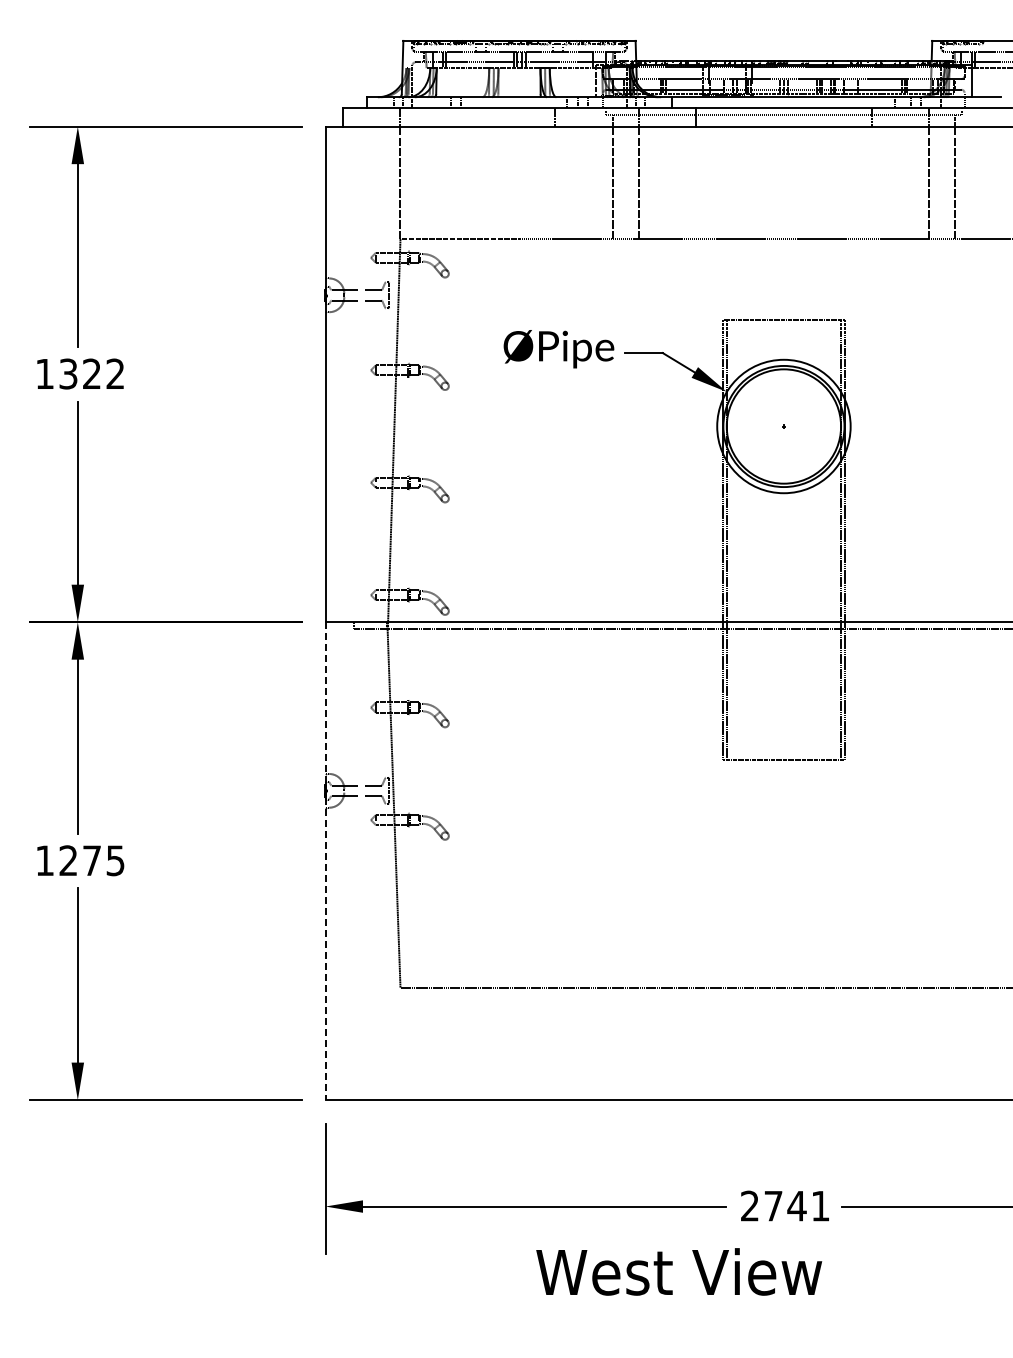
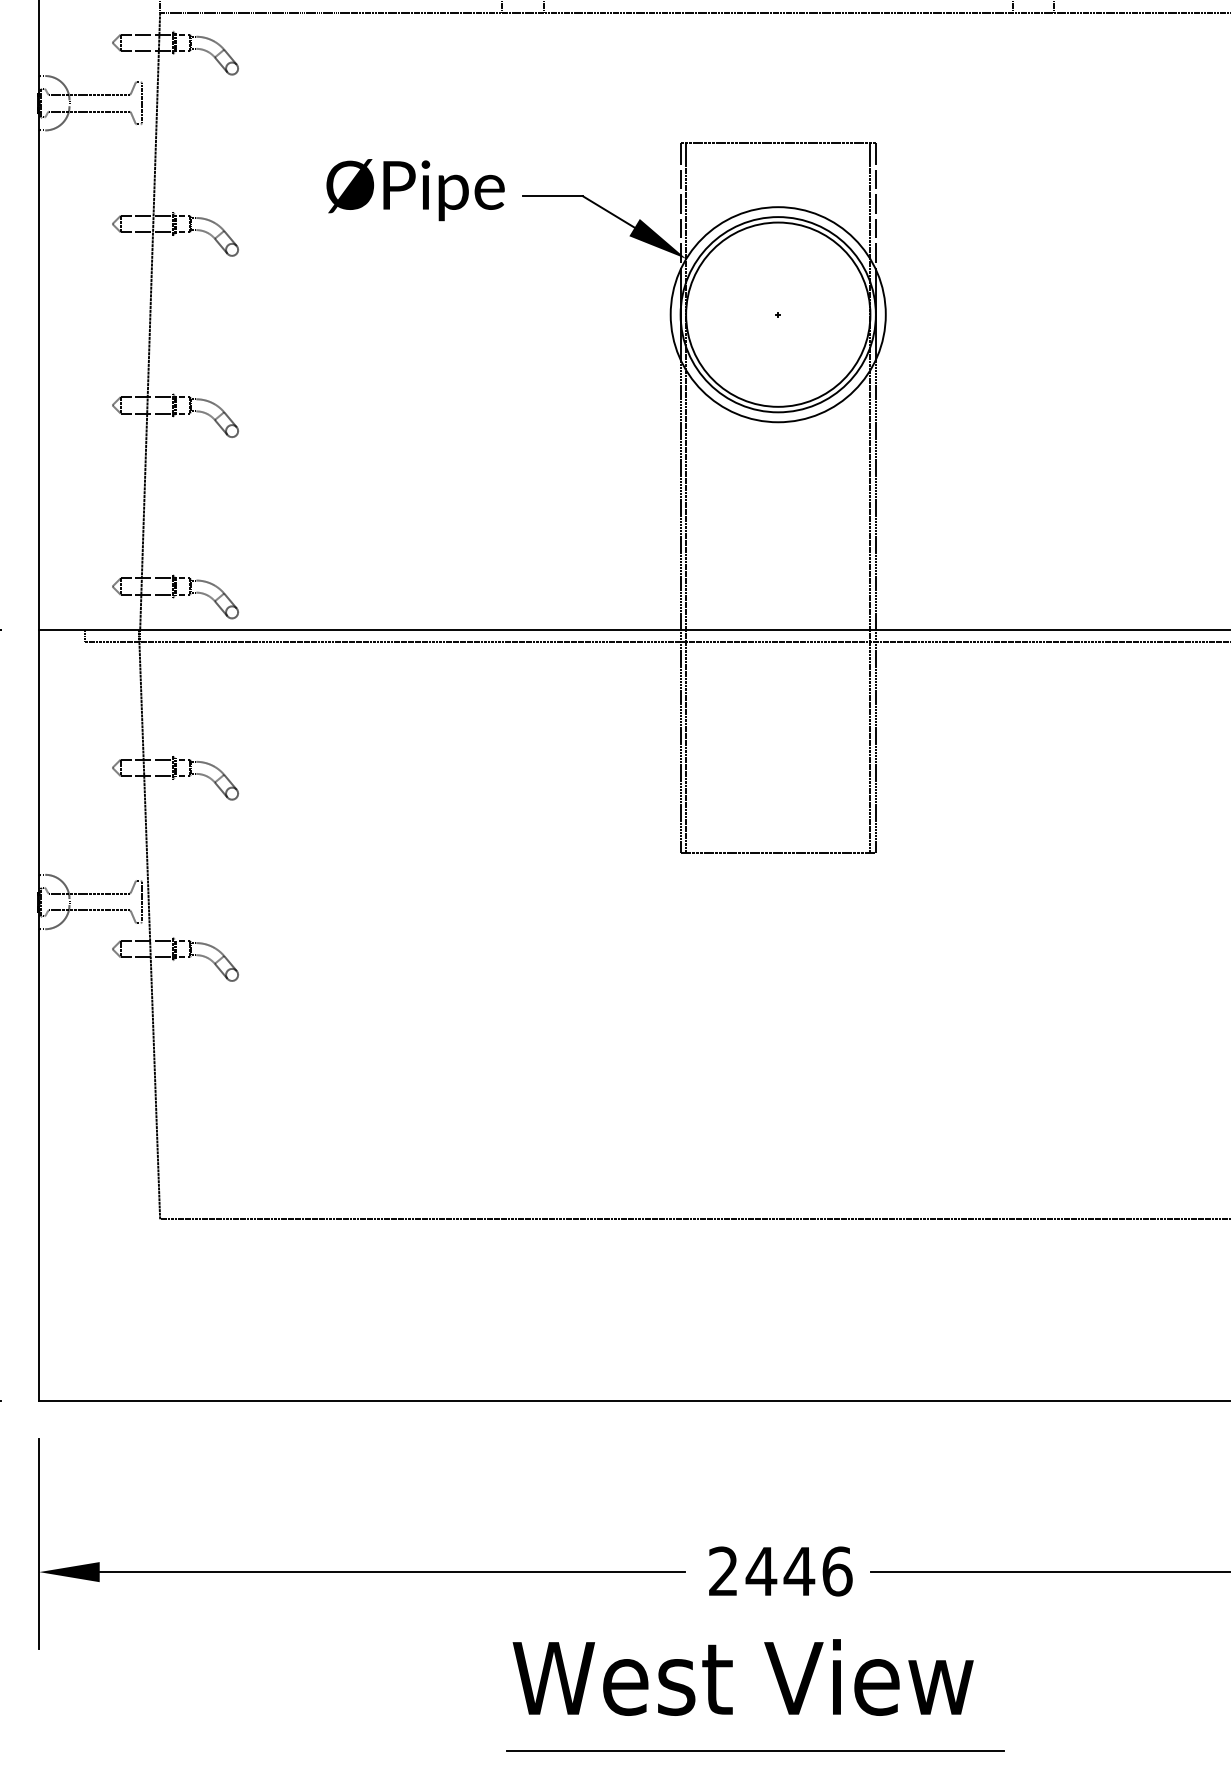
line: (325, 861) -> (39, 1015), dashed -> solid
text: (796, 1205) -> (798, 1570), 2741 -> 2446
text: (679, 1271) -> (743, 1676), moved
line: (769, 1316) -> (754, 1749), added

